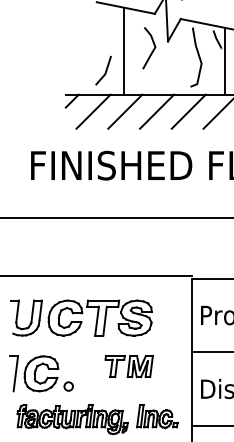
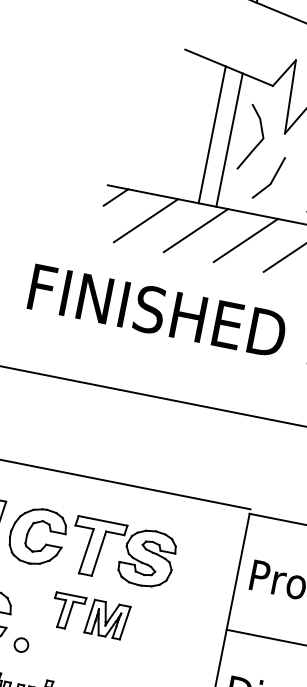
line: (134, 51) -> (229, 138), added
line: (105, 70) -> (272, 178), moved
part: (128, 366) -> (88, 615), moved

